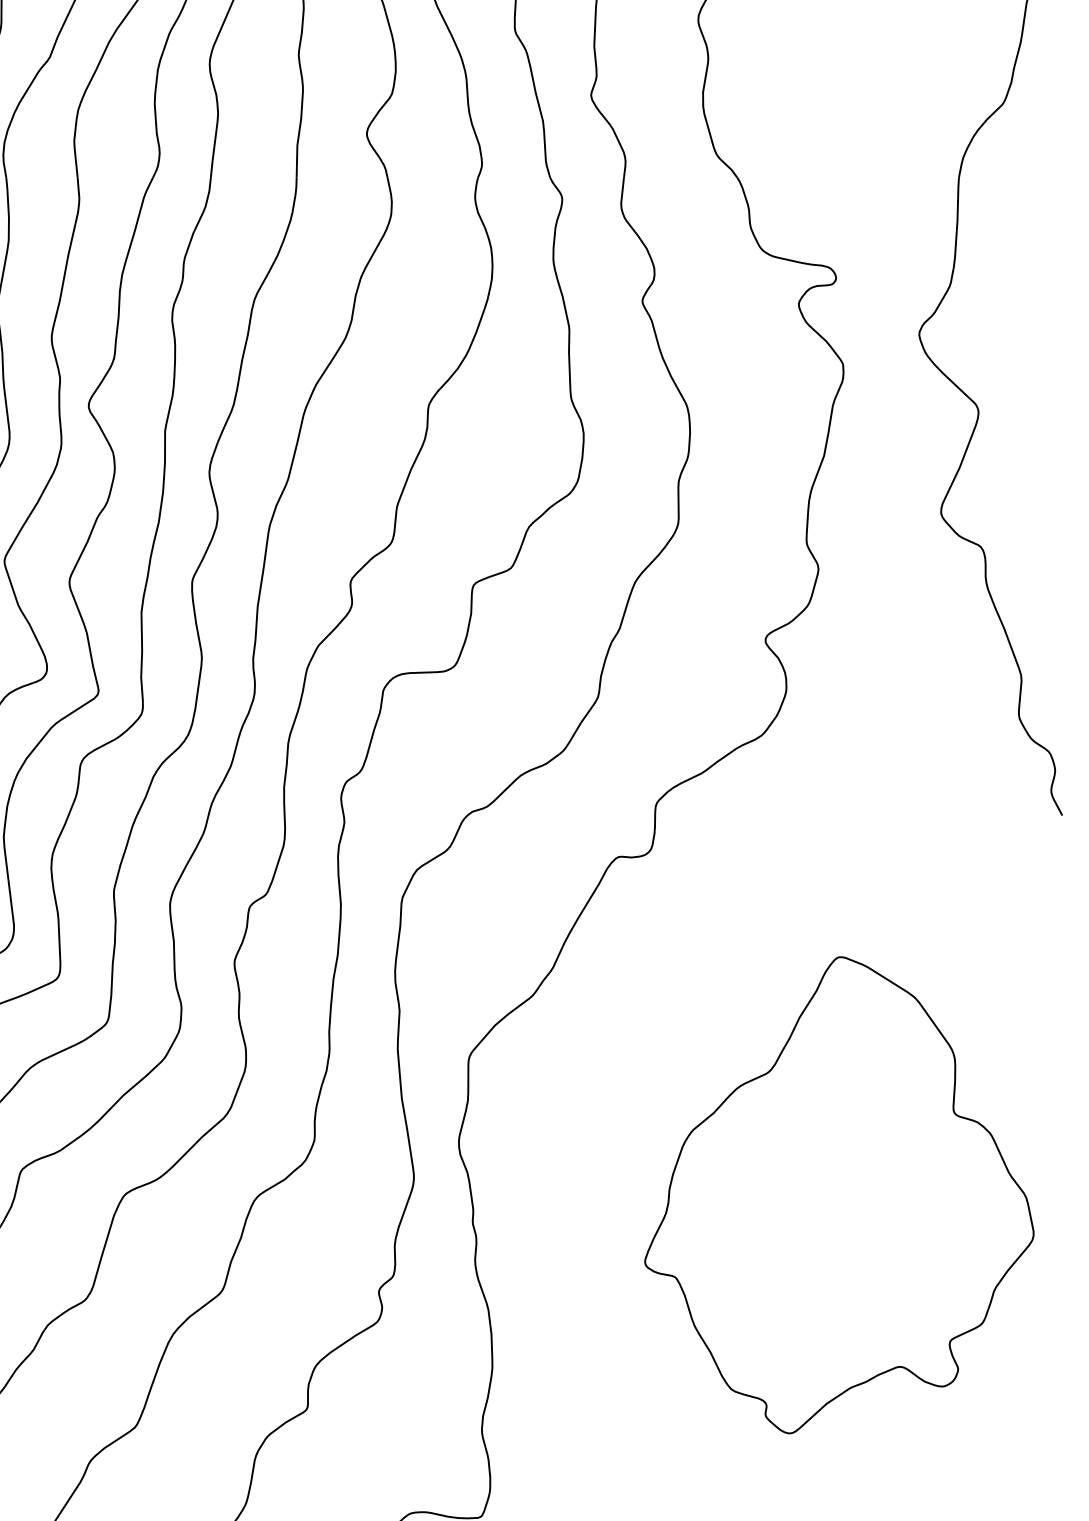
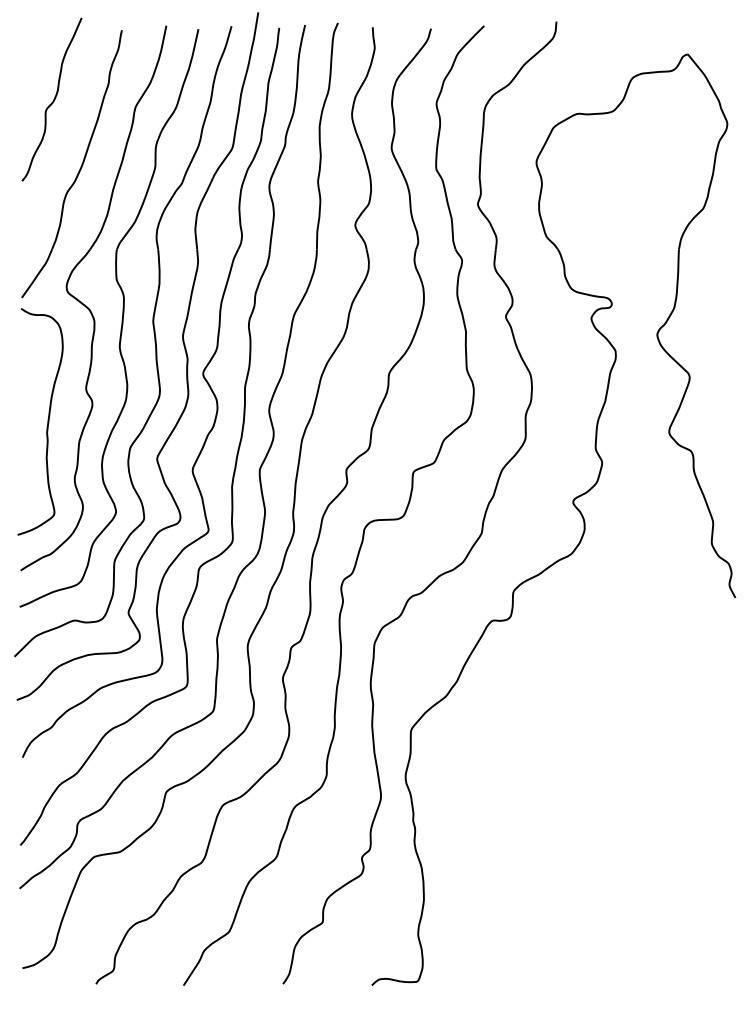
part: (839, 1195) -> (613, 805), removed

